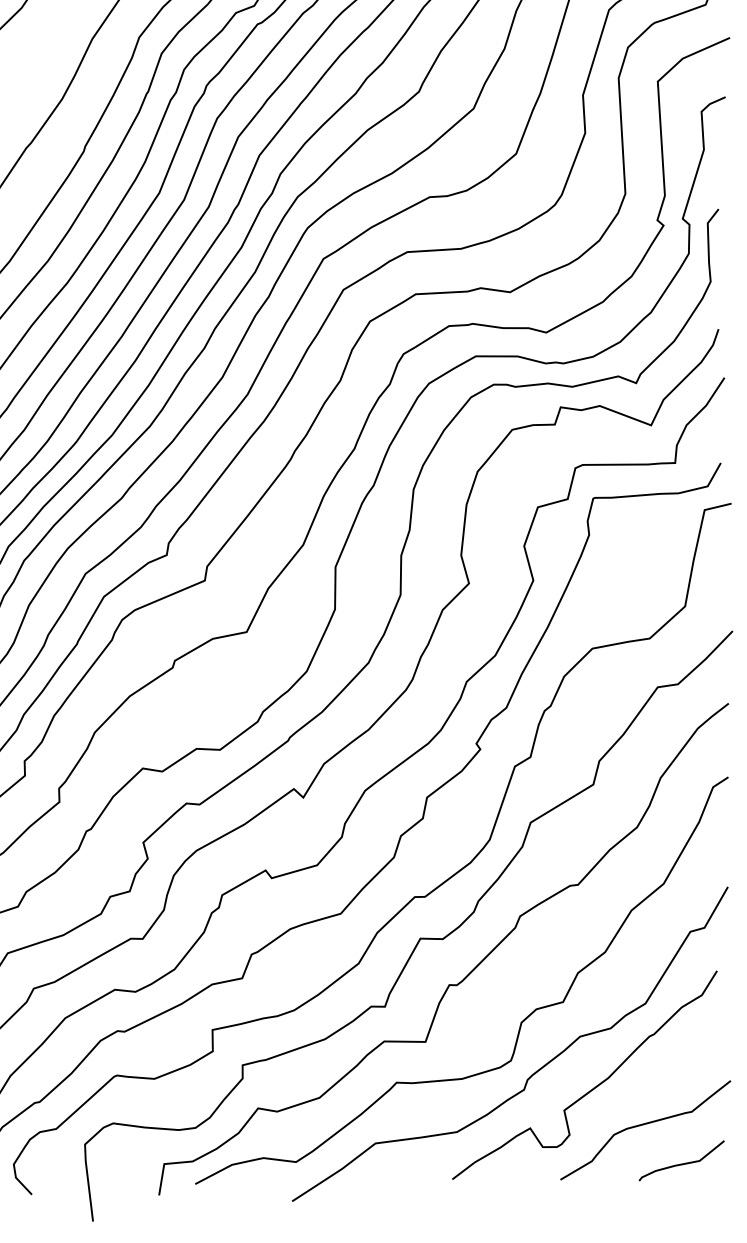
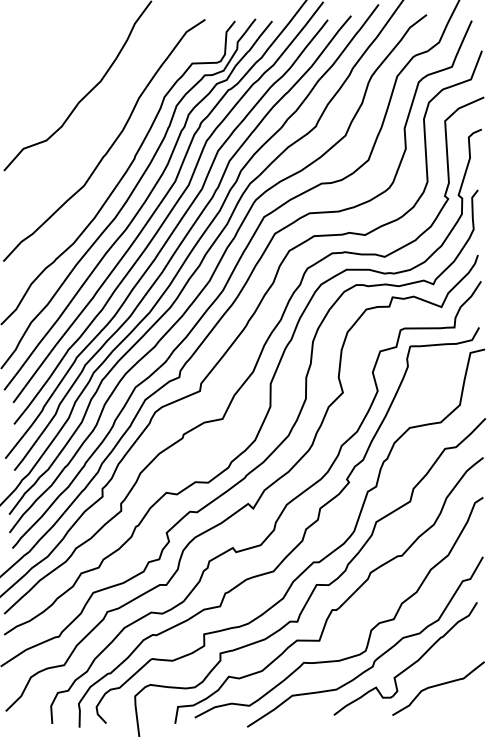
curve: (680, 1163) -> (457, 706), removed

